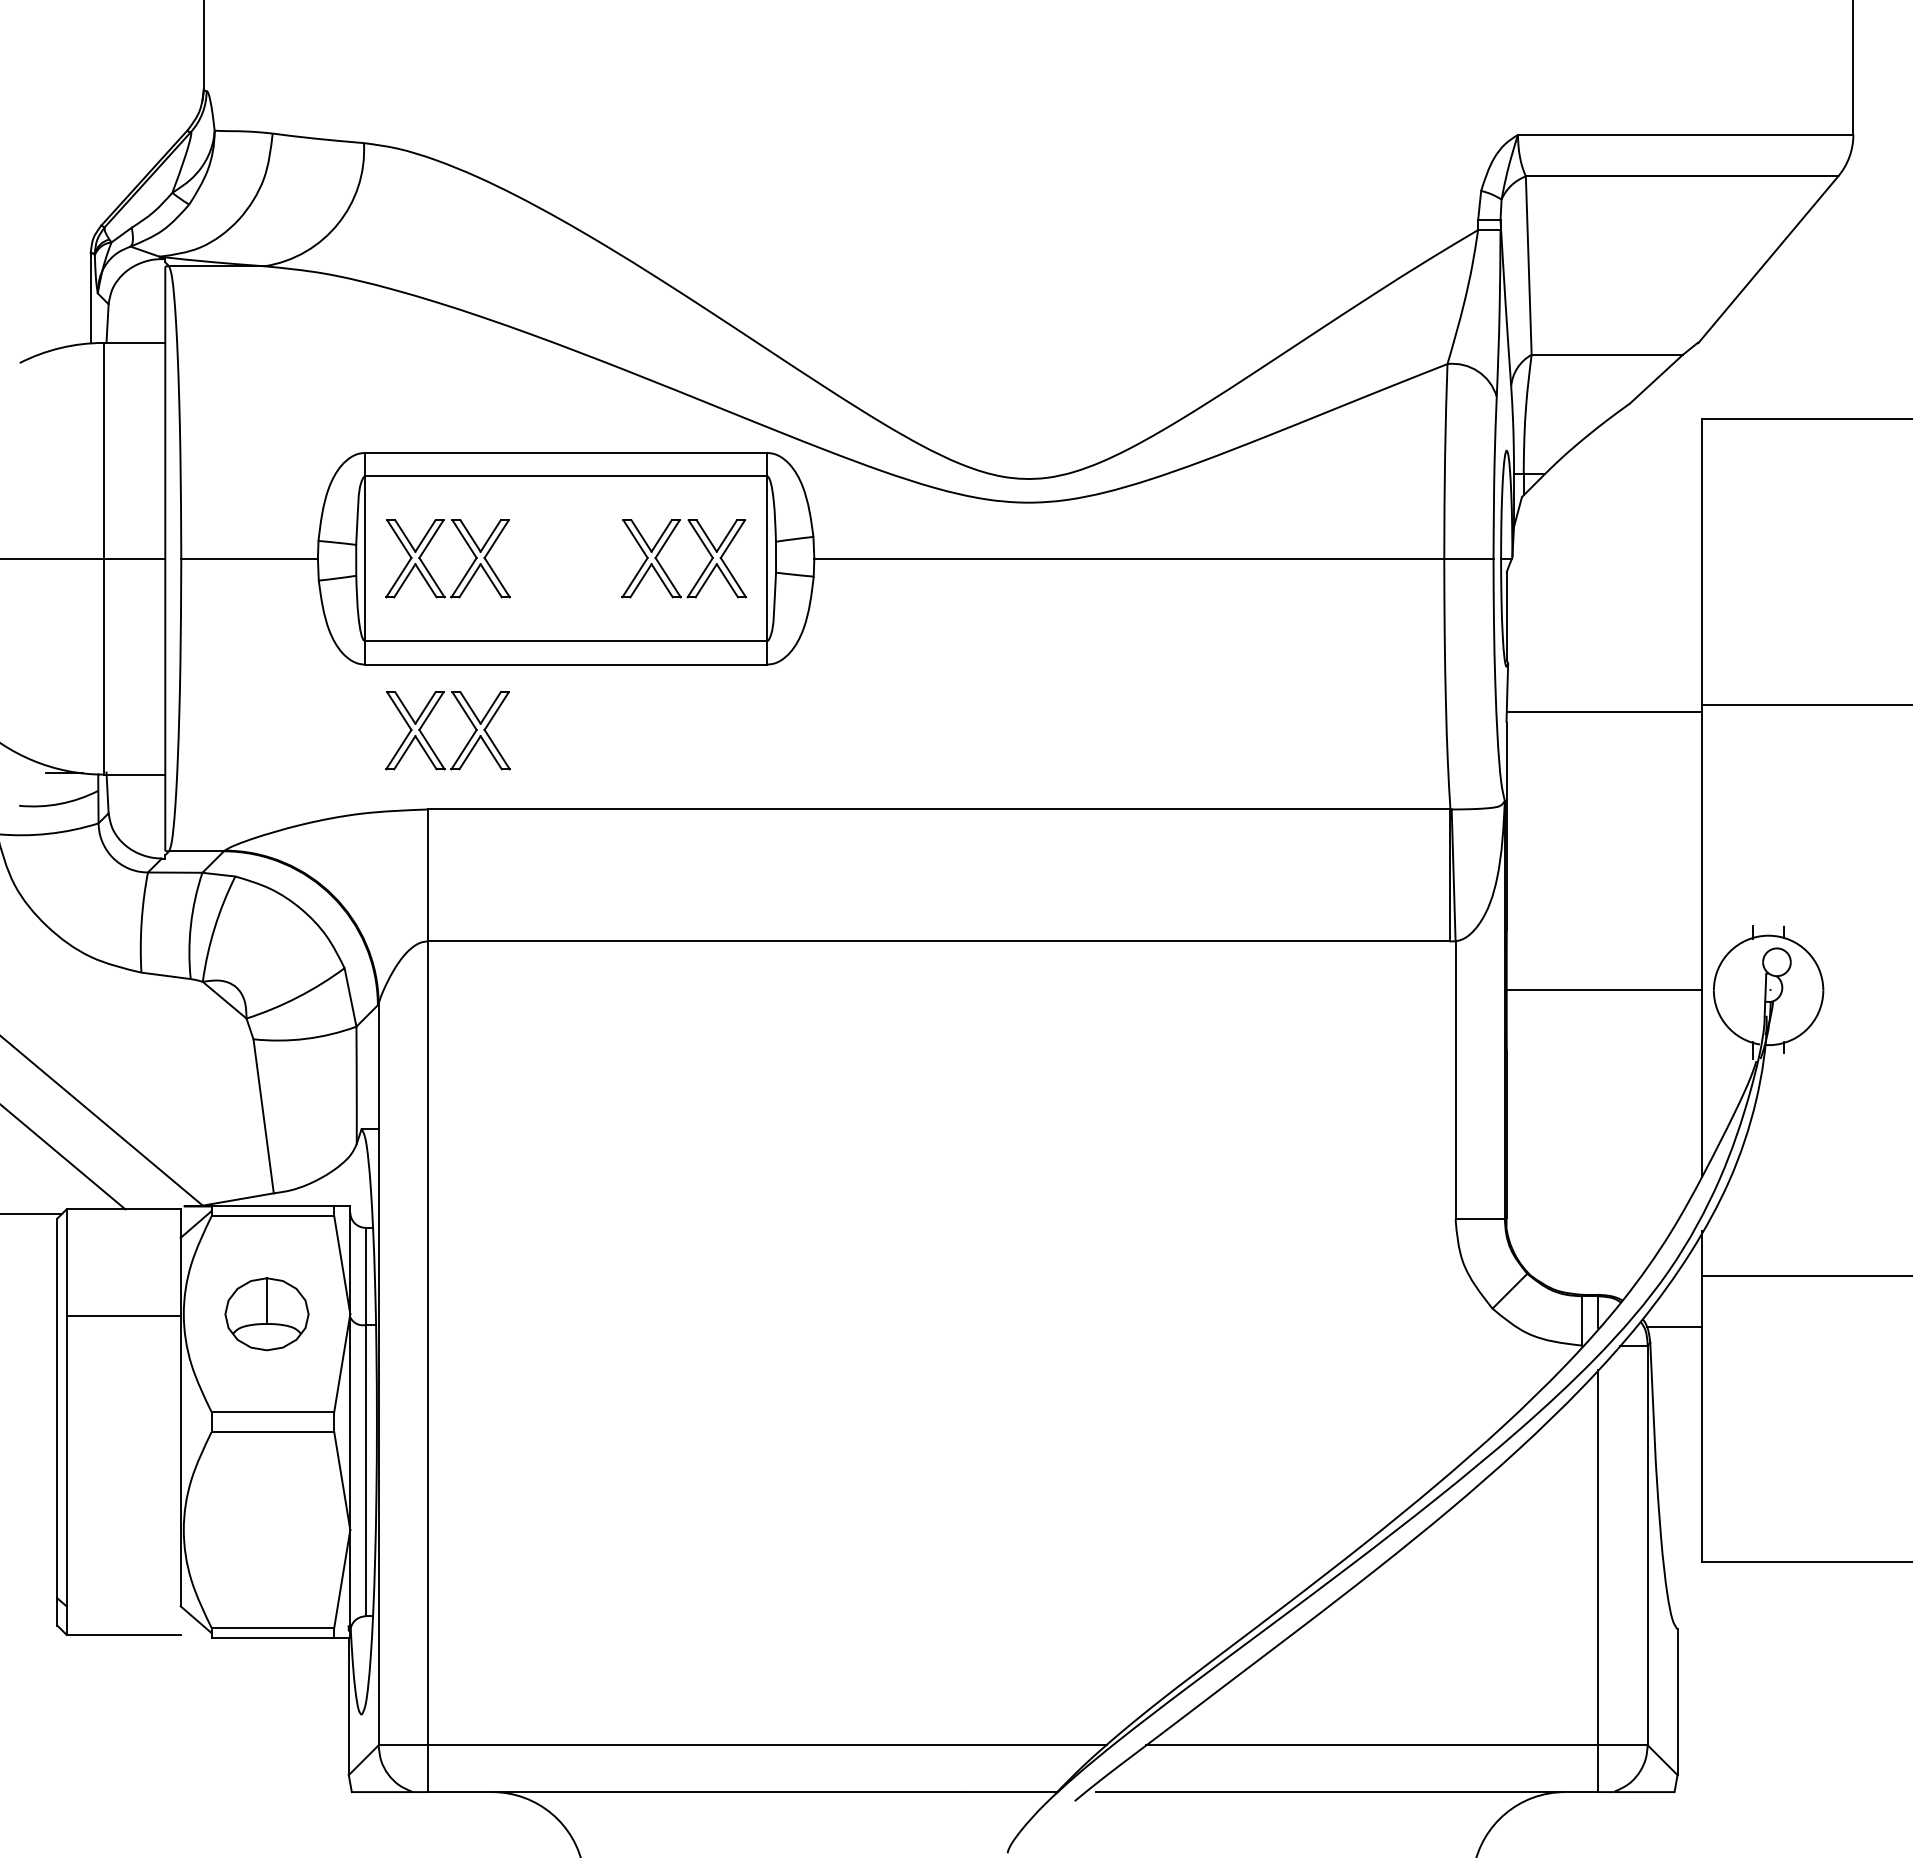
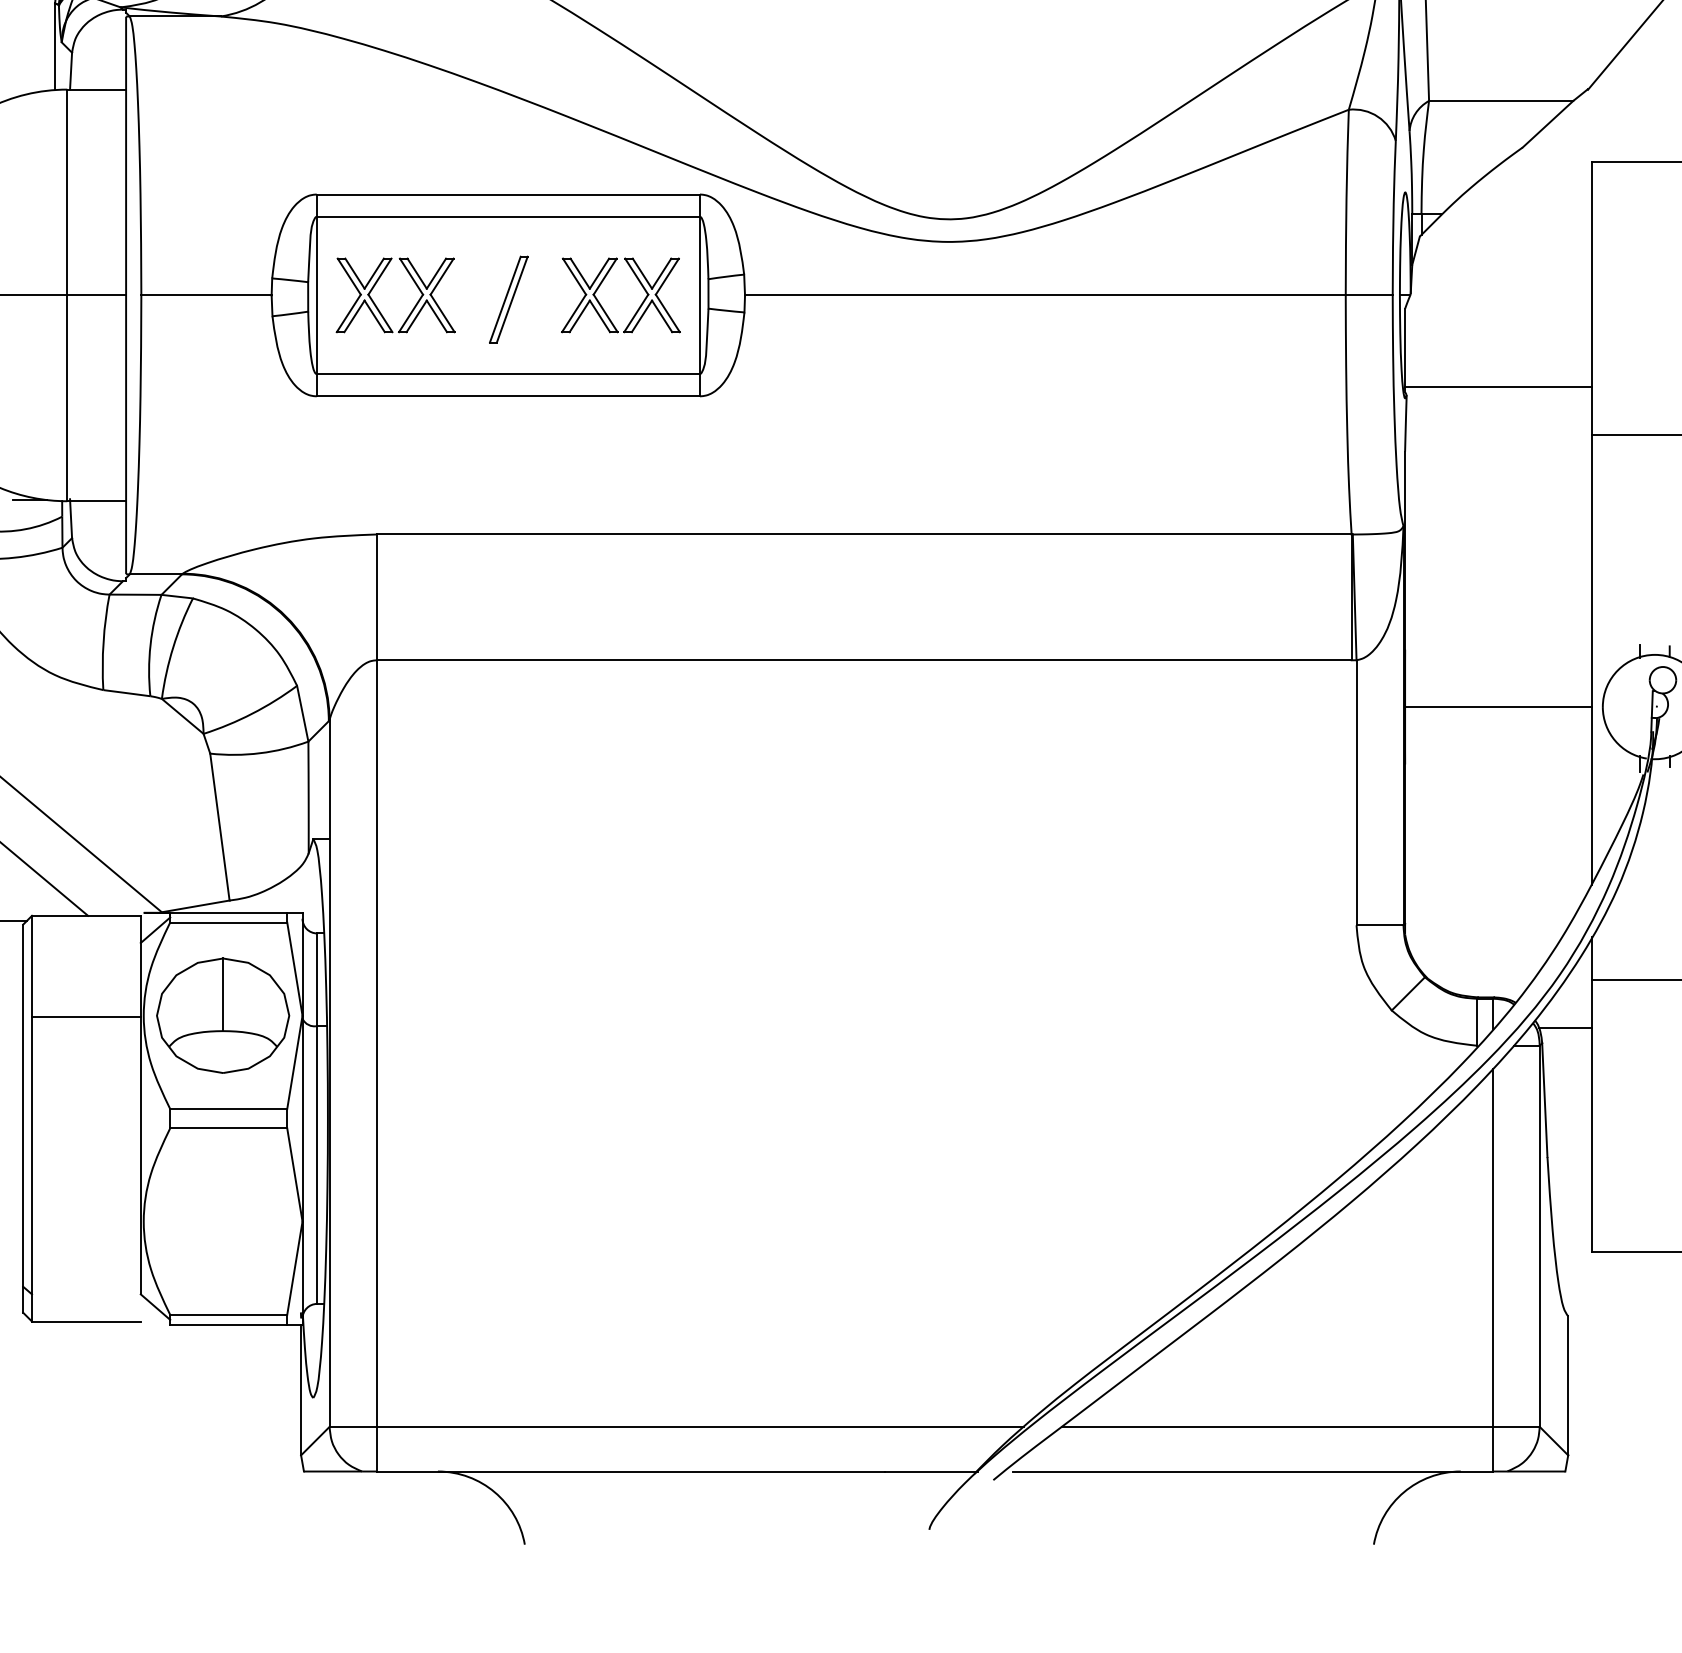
part: (566, 563) -> (508, 299), added
line: (1604, 712) -> (1498, 386), moved
part: (429, 743) -> (378, 471), removed
part: (266, 1314) -> (222, 1016), size x1.67

